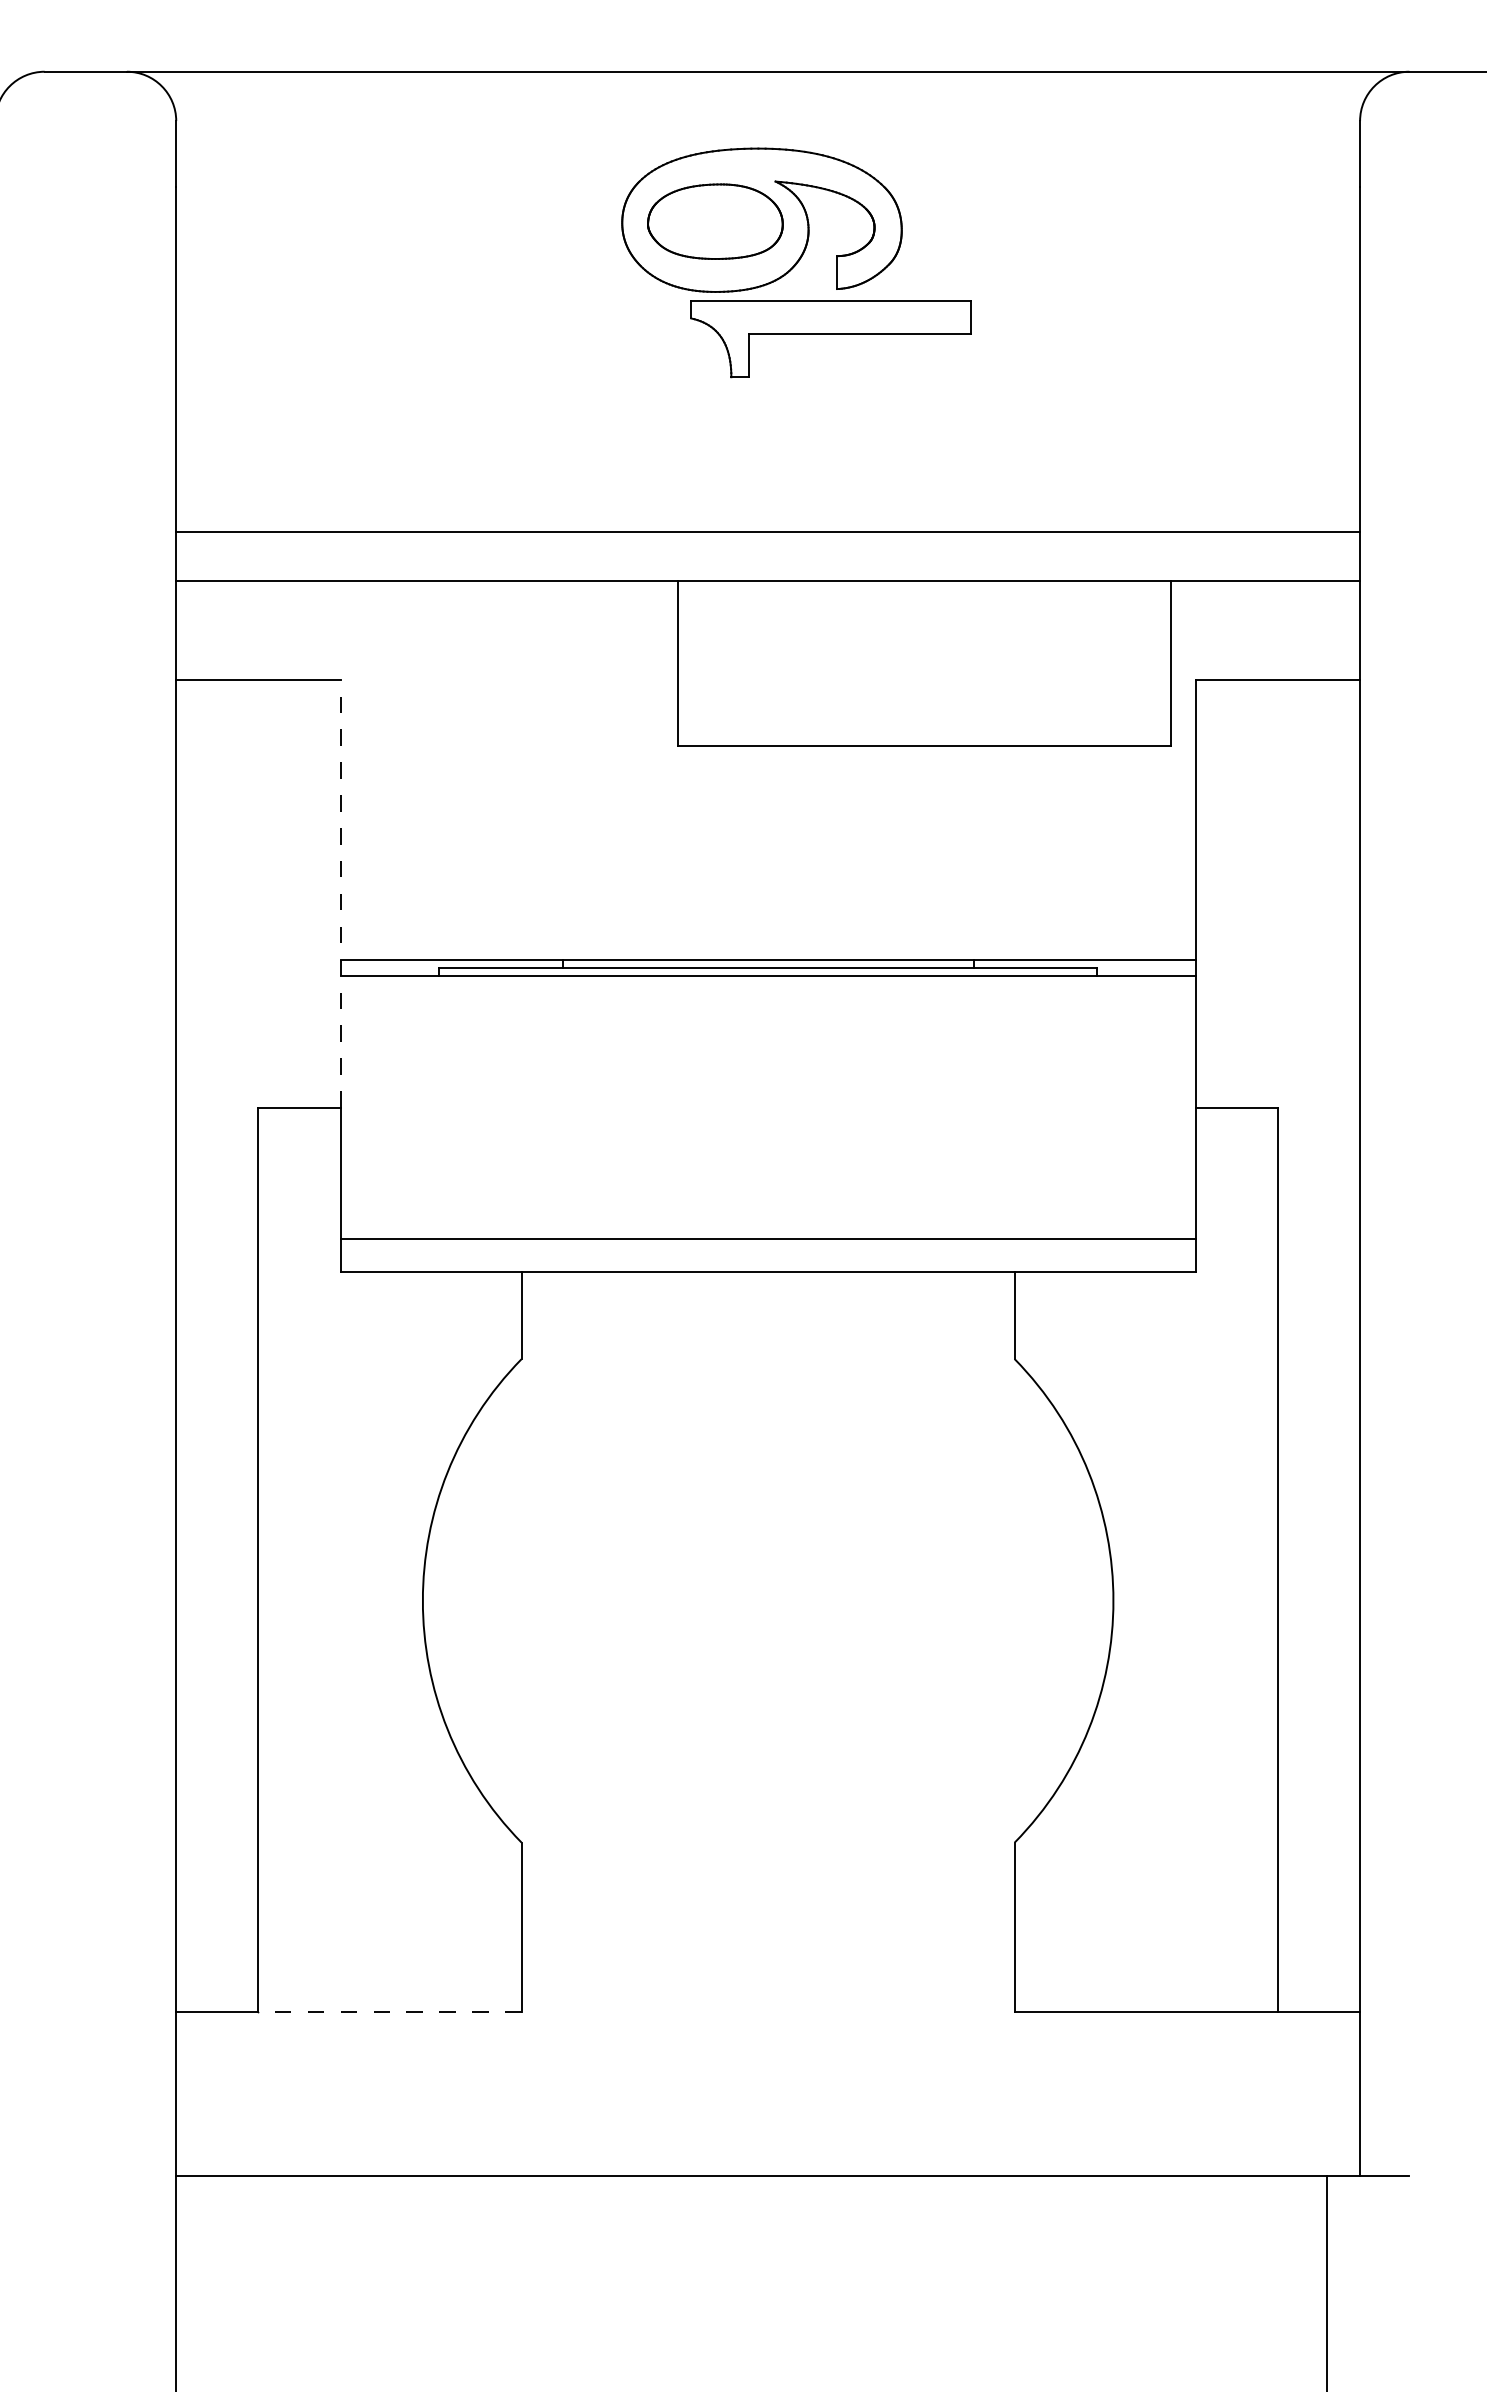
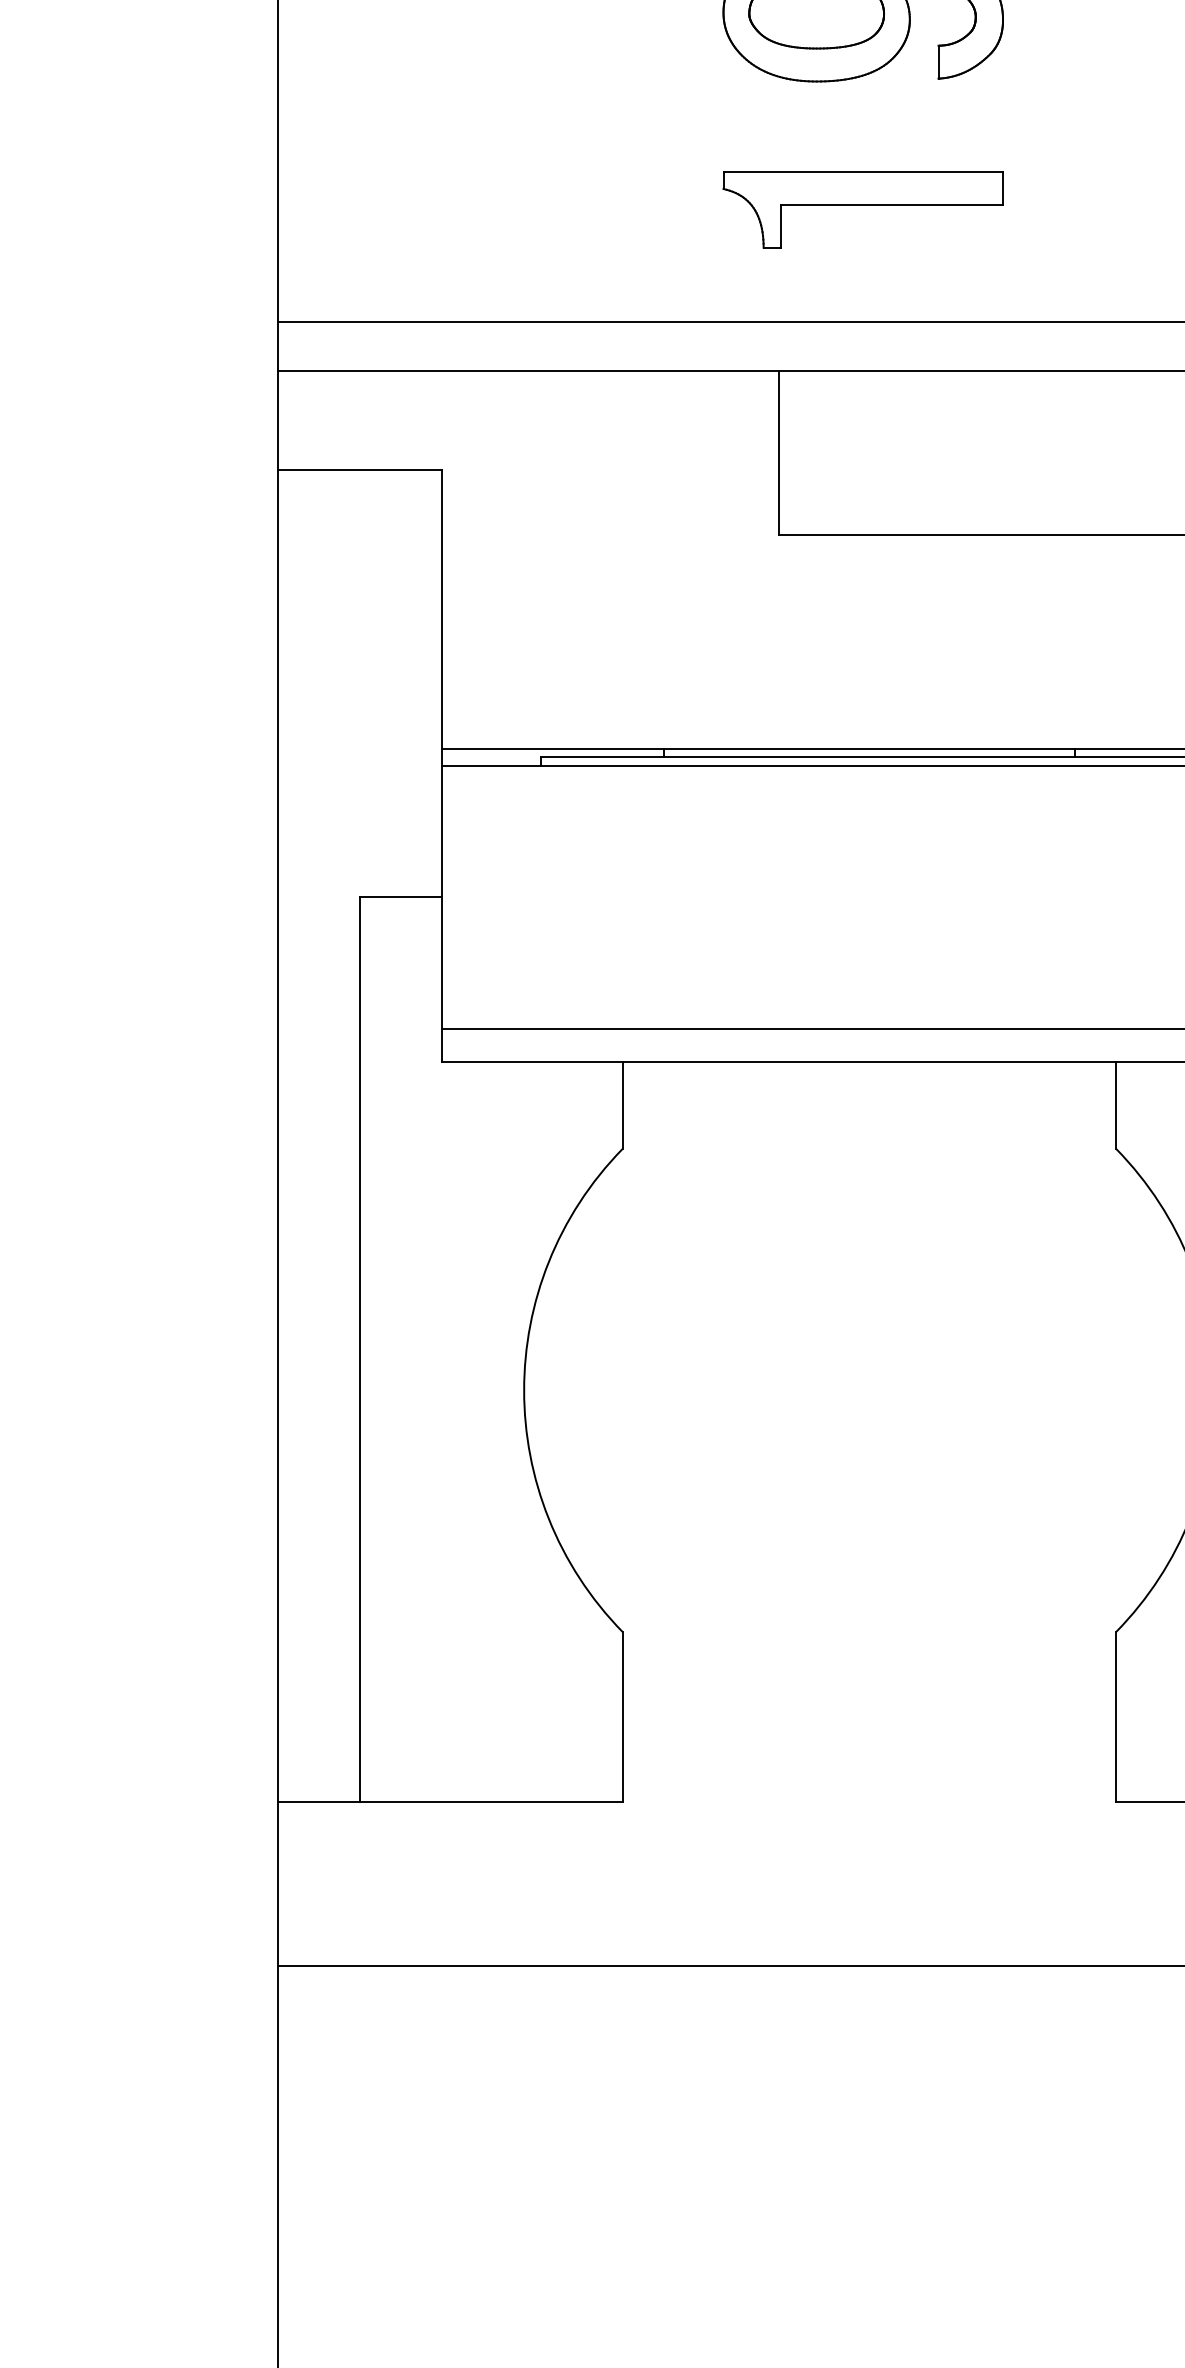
part: (830, 339) -> (862, 210), moved
line: (340, 893) -> (441, 683), dashed -> solid
line: (389, 2011) -> (490, 1801), dashed -> solid

